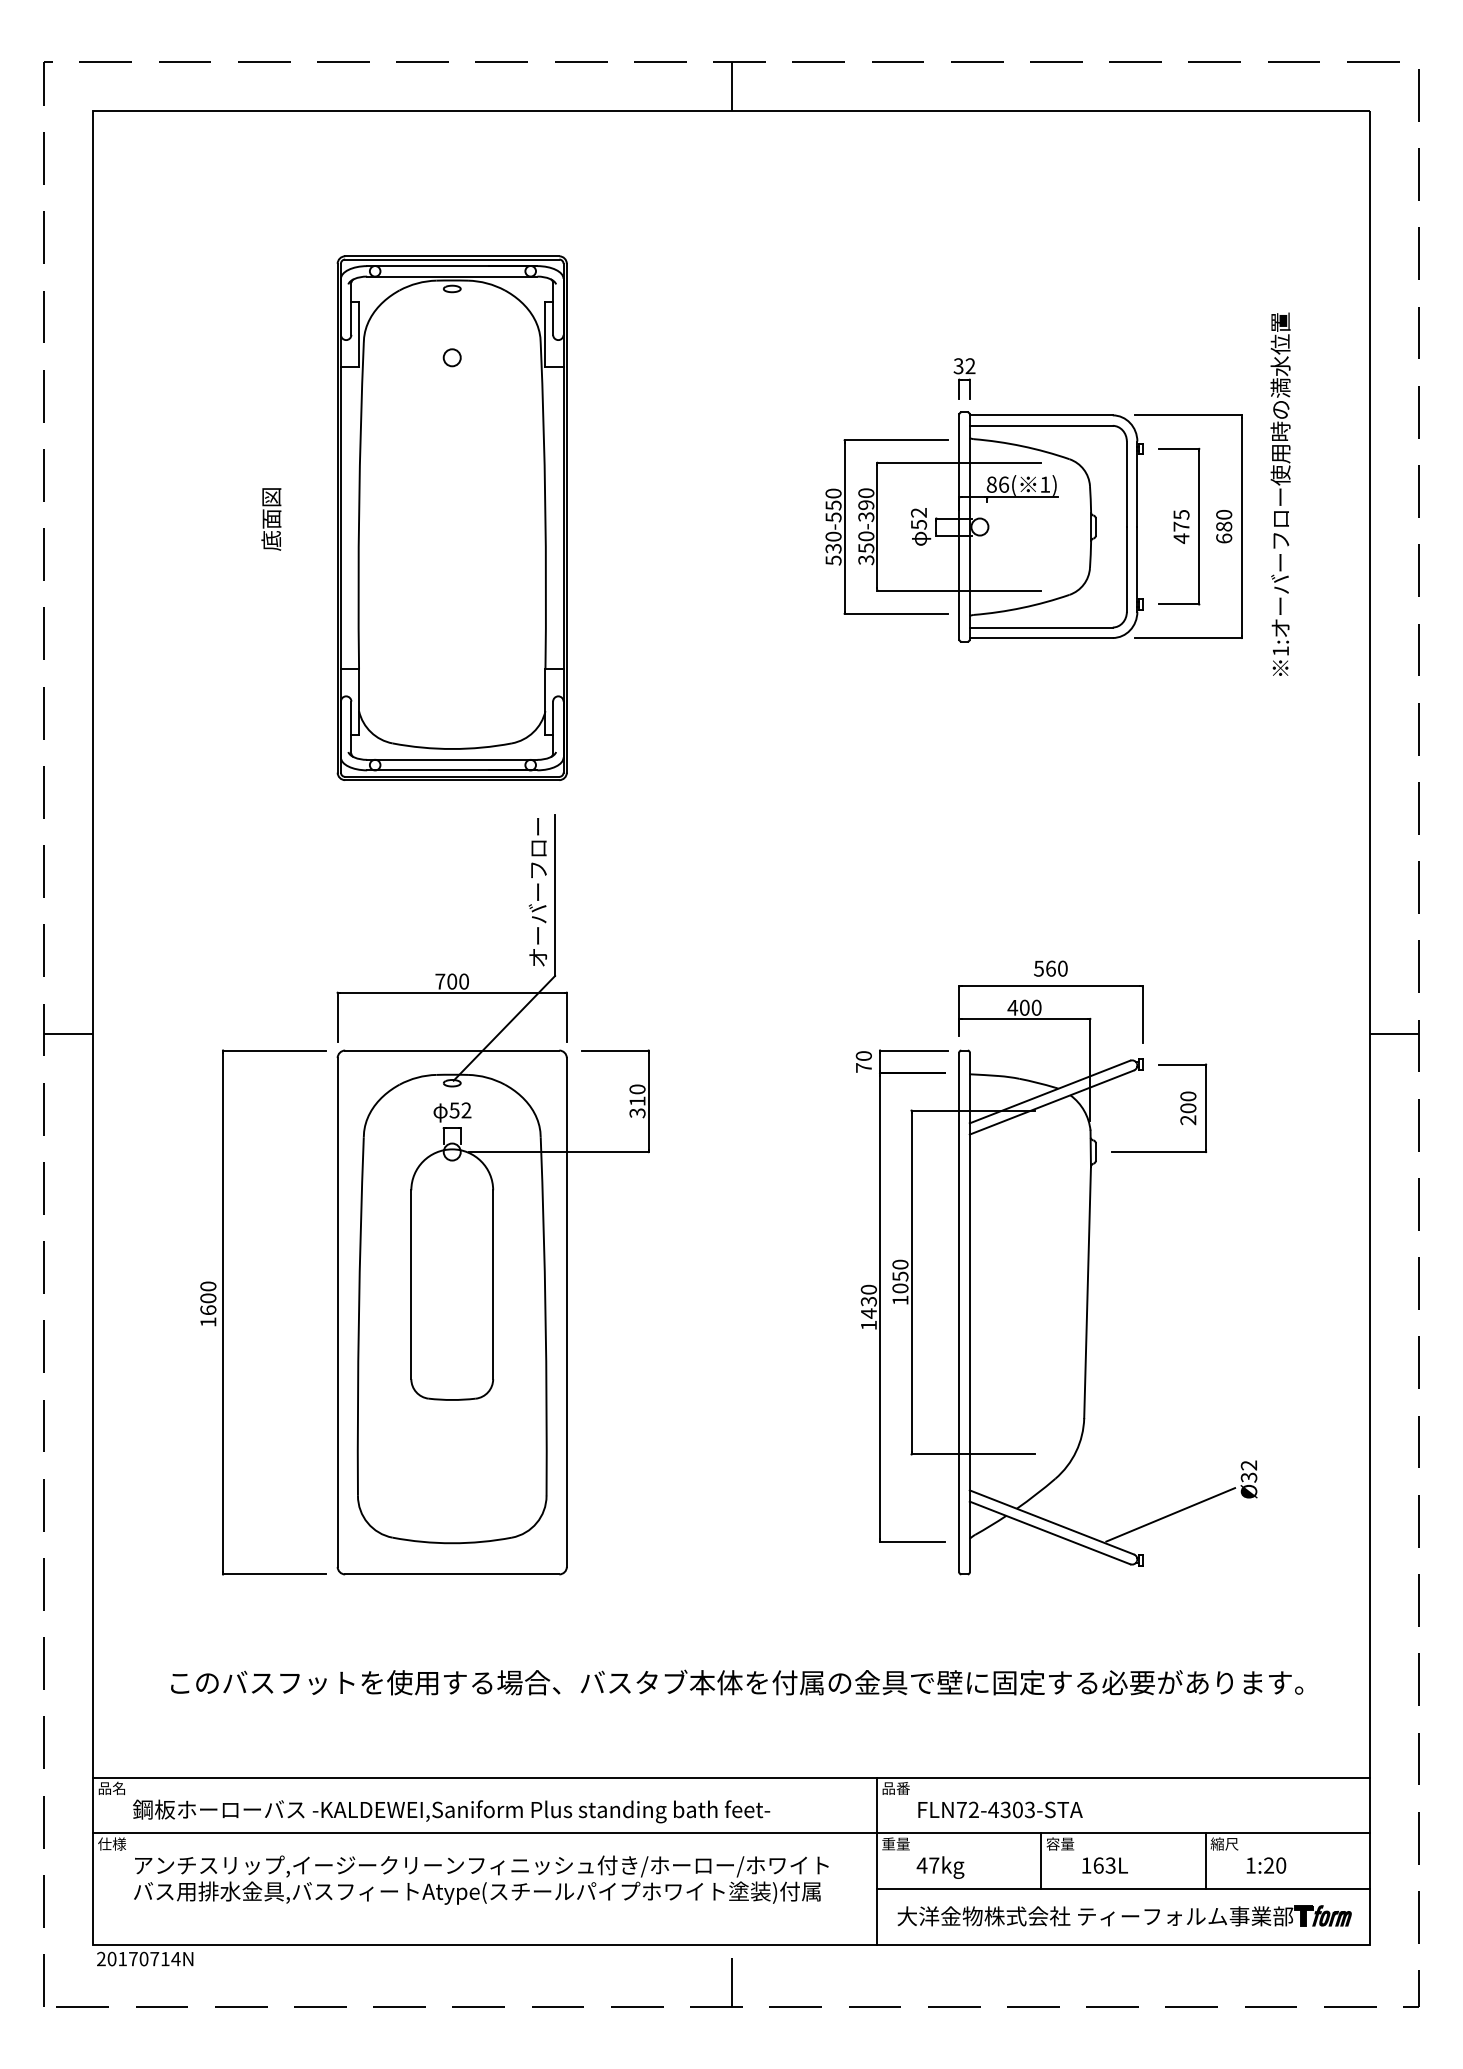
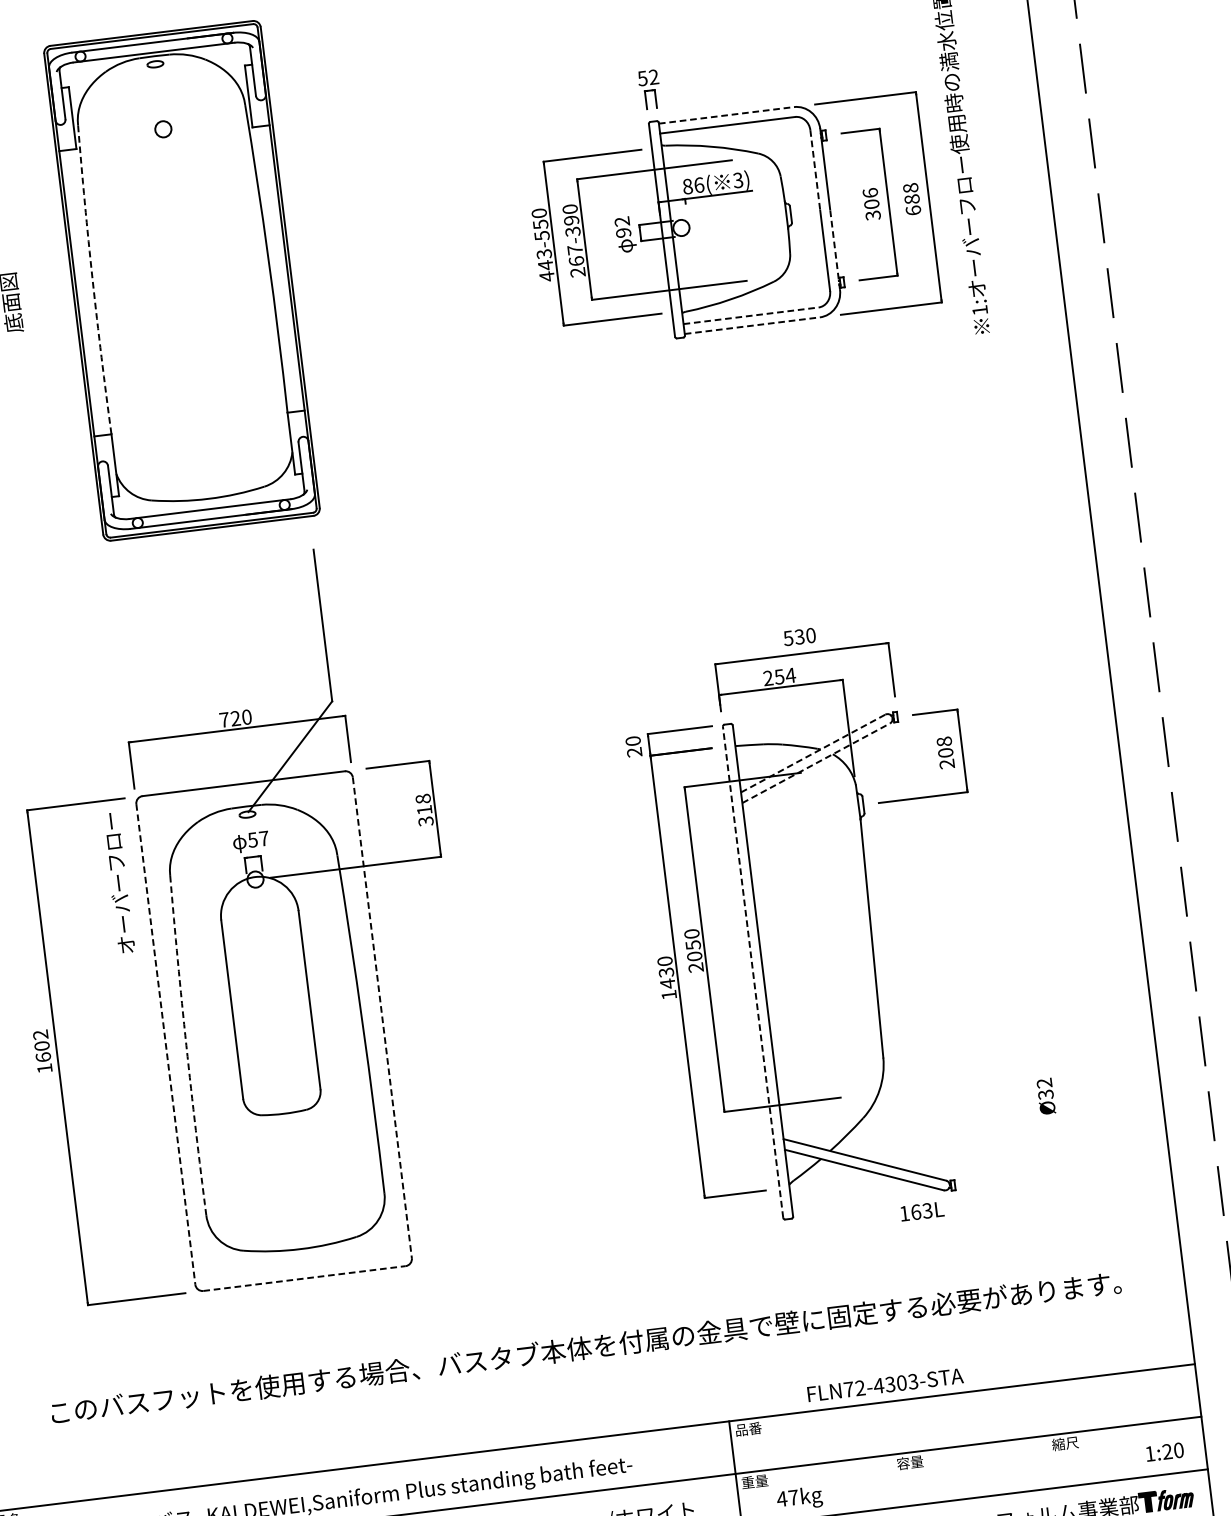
text: (958, 365) -> (642, 77), 32 -> 52
line: (1041, 415) -> (726, 115), solid -> dashed
text: (1045, 484) -> (738, 180), 1) -> 3)
line: (1126, 484) -> (814, 170), solid -> dashed
arc: (359, 506) -> (93, 280), solid -> dashed
text: (1223, 514) -> (910, 187), 680 -> 688
text: (918, 524) -> (623, 232), 52 -> 92
text: (1181, 526) -> (871, 204), 475 -> 306
text: (833, 548) -> (545, 265), 530-550 -> 443-550
text: (866, 548) -> (576, 261), 350-390 -> 267-390
line: (1137, 569) -> (835, 249), solid -> dashed
line: (1041, 627) -> (751, 315), solid -> dashed
line: (1041, 638) -> (752, 326), solid -> dashed
text: (537, 892) -> (118, 883), moved
text: (1050, 968) -> (799, 636), 560 -> 530
text: (452, 981) -> (235, 718), 700 -> 720
text: (1024, 1007) -> (779, 676), 400 -> 254
line: (1394, 1034) -> (1131, 659), removed
text: (863, 1067) -> (634, 752), 70 -> 20
text: (637, 1089) -> (423, 799), 310 -> 318
line: (1050, 1091) -> (813, 752), solid -> dashed
text: (1188, 1096) -> (944, 741), 200 -> 208
line: (1052, 1102) -> (816, 763), solid -> dashed
text: (466, 1110) -> (264, 838), 52 -> 57
text: (208, 1286) -> (40, 1034), 1600 -> 1602
text: (900, 1300) -> (696, 967), 1050 -> 2050
line: (959, 1312) -> (753, 972), solid -> dashed
line: (337, 1313) -> (165, 1045), solid -> dashed
line: (566, 1313) -> (382, 1018), solid -> dashed
arc: (358, 1316) -> (186, 1045), solid -> dashed
line: (1170, 1514) -> (976, 1138), removed
line: (452, 1574) -> (304, 1278), solid -> dashed
text: (1000, 1809) -> (885, 1384), moved
line: (1041, 1861) -> (894, 1481), removed
line: (1205, 1861) -> (1049, 1462), removed
text: (1104, 1865) -> (921, 1211), moved
text: (1266, 1865) -> (1165, 1451), moved

